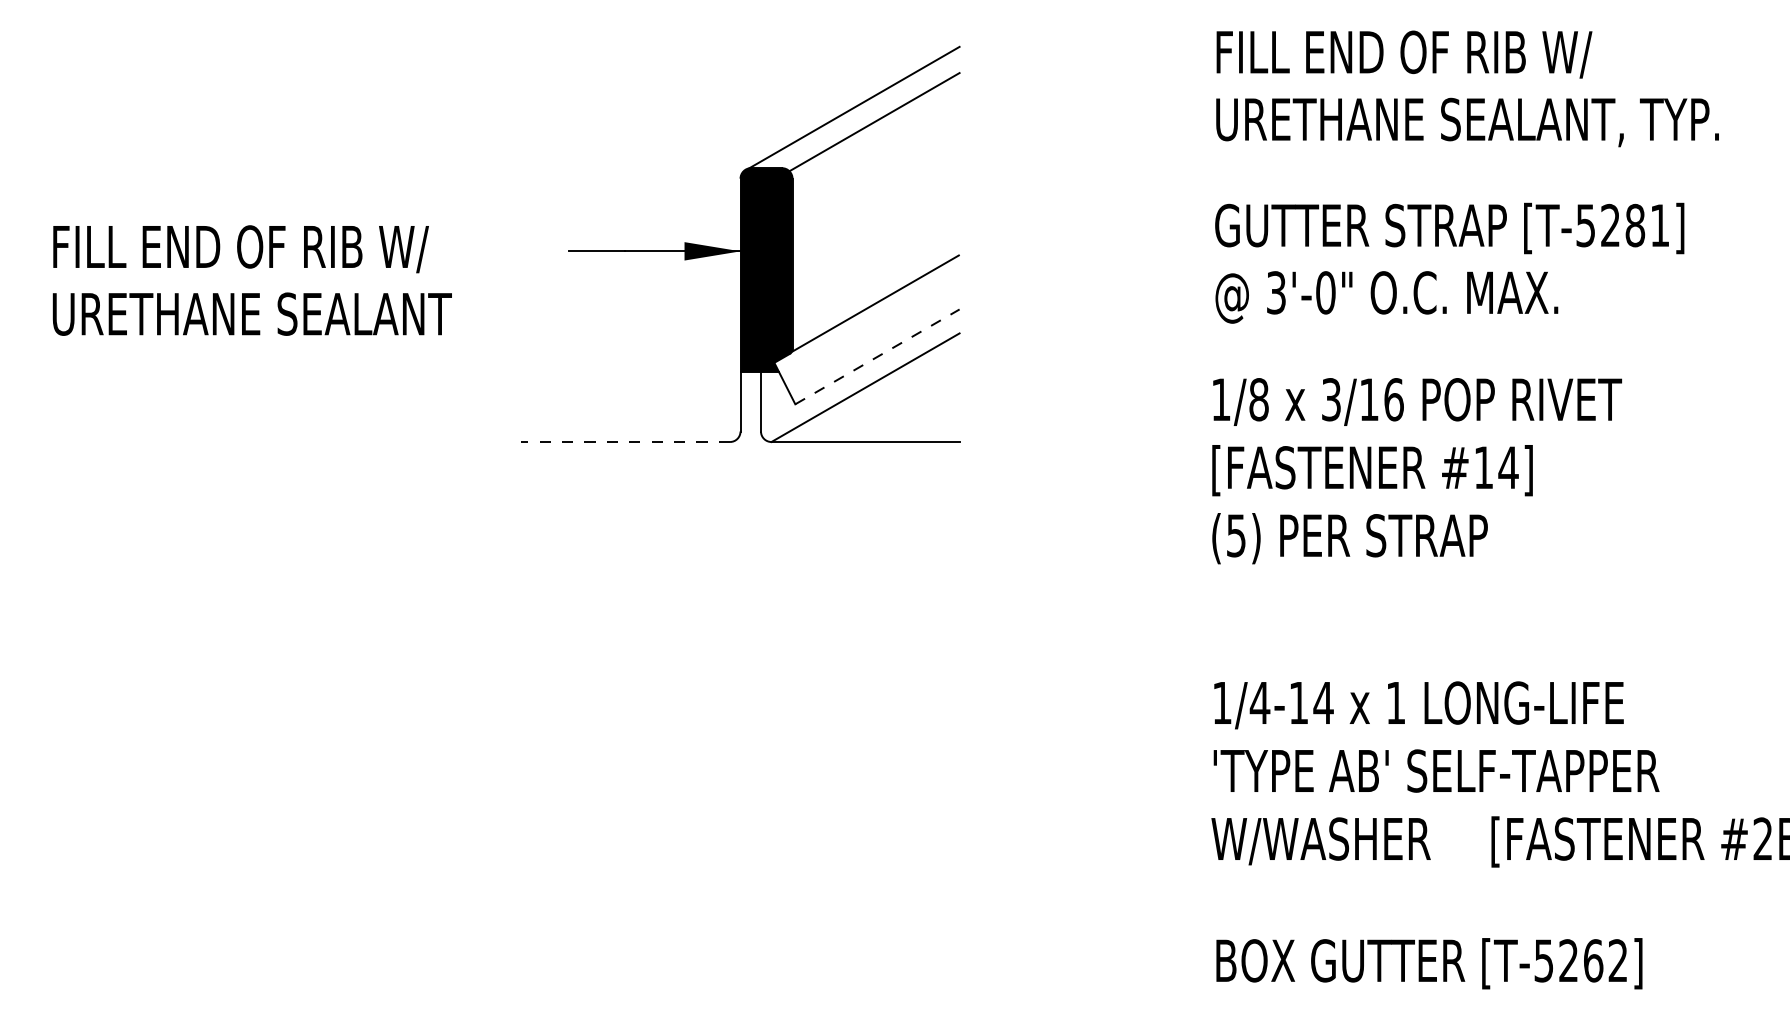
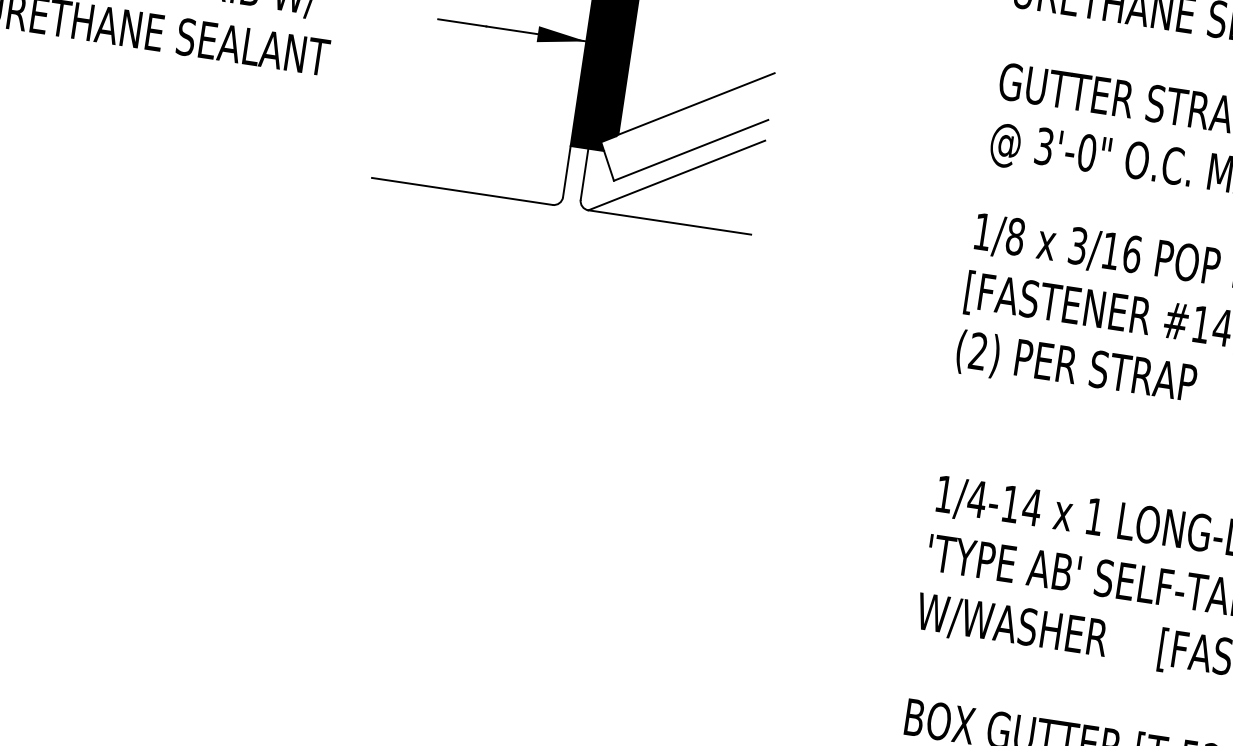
line: (877, 356) -> (691, 150), dashed -> solid
line: (625, 442) -> (462, 191), dashed -> solid
text: (1236, 535) -> (978, 351), (5) -> (2)

